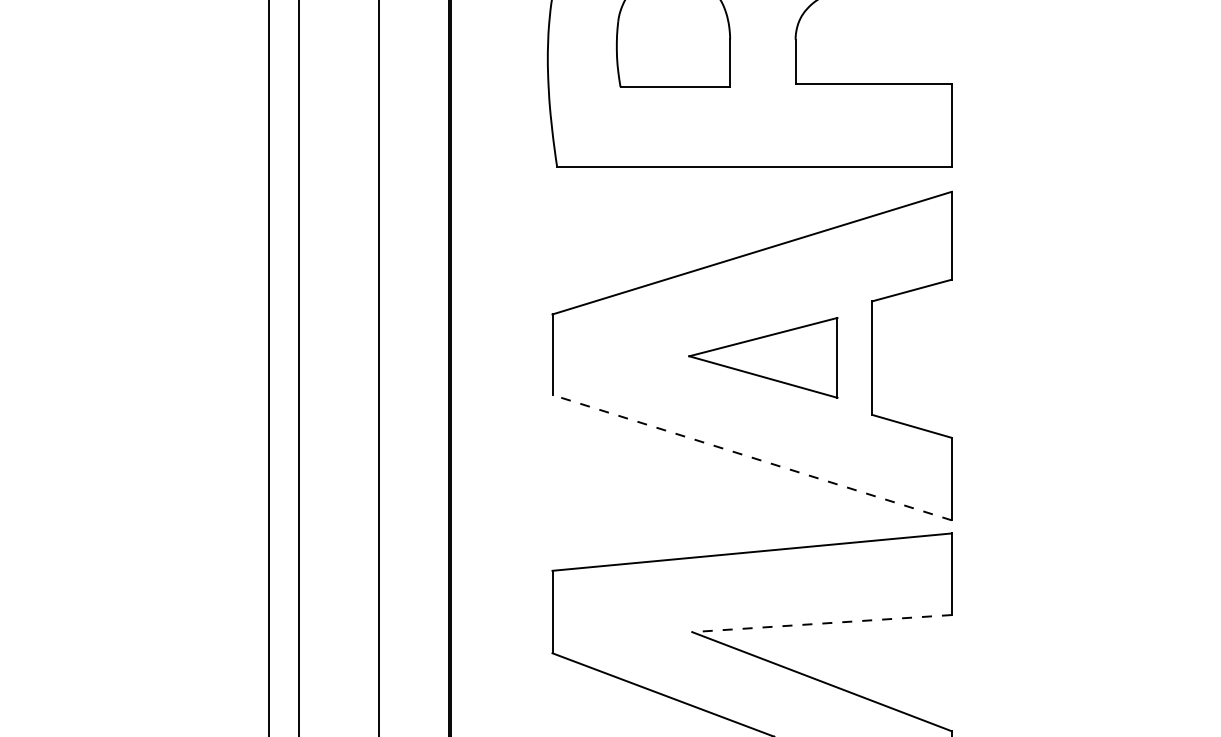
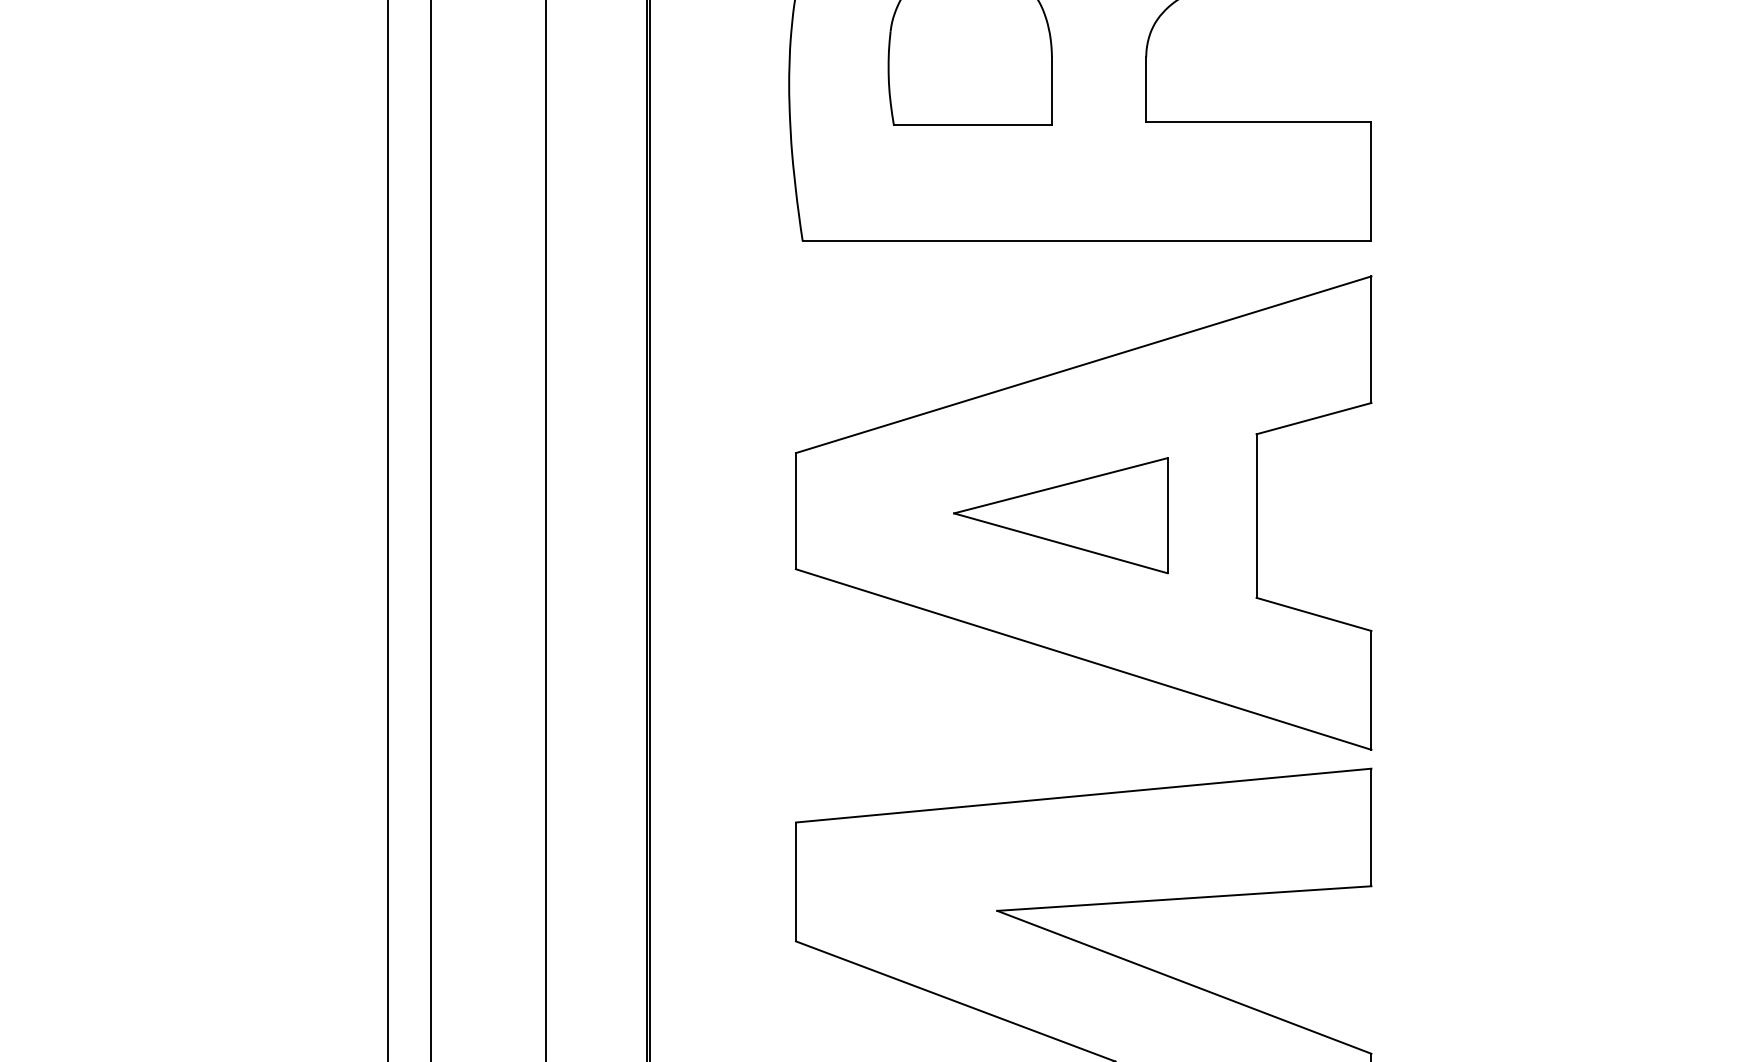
part: (763, 357) -> (1061, 515), moved
line: (751, 457) -> (1082, 659), dashed -> solid
line: (821, 623) -> (1183, 898), dashed -> solid

